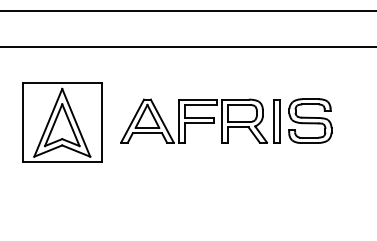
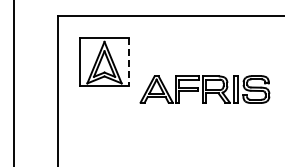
part: (225, 120) -> (204, 89), moved
line: (101, 122) -> (128, 62), solid -> dashed

